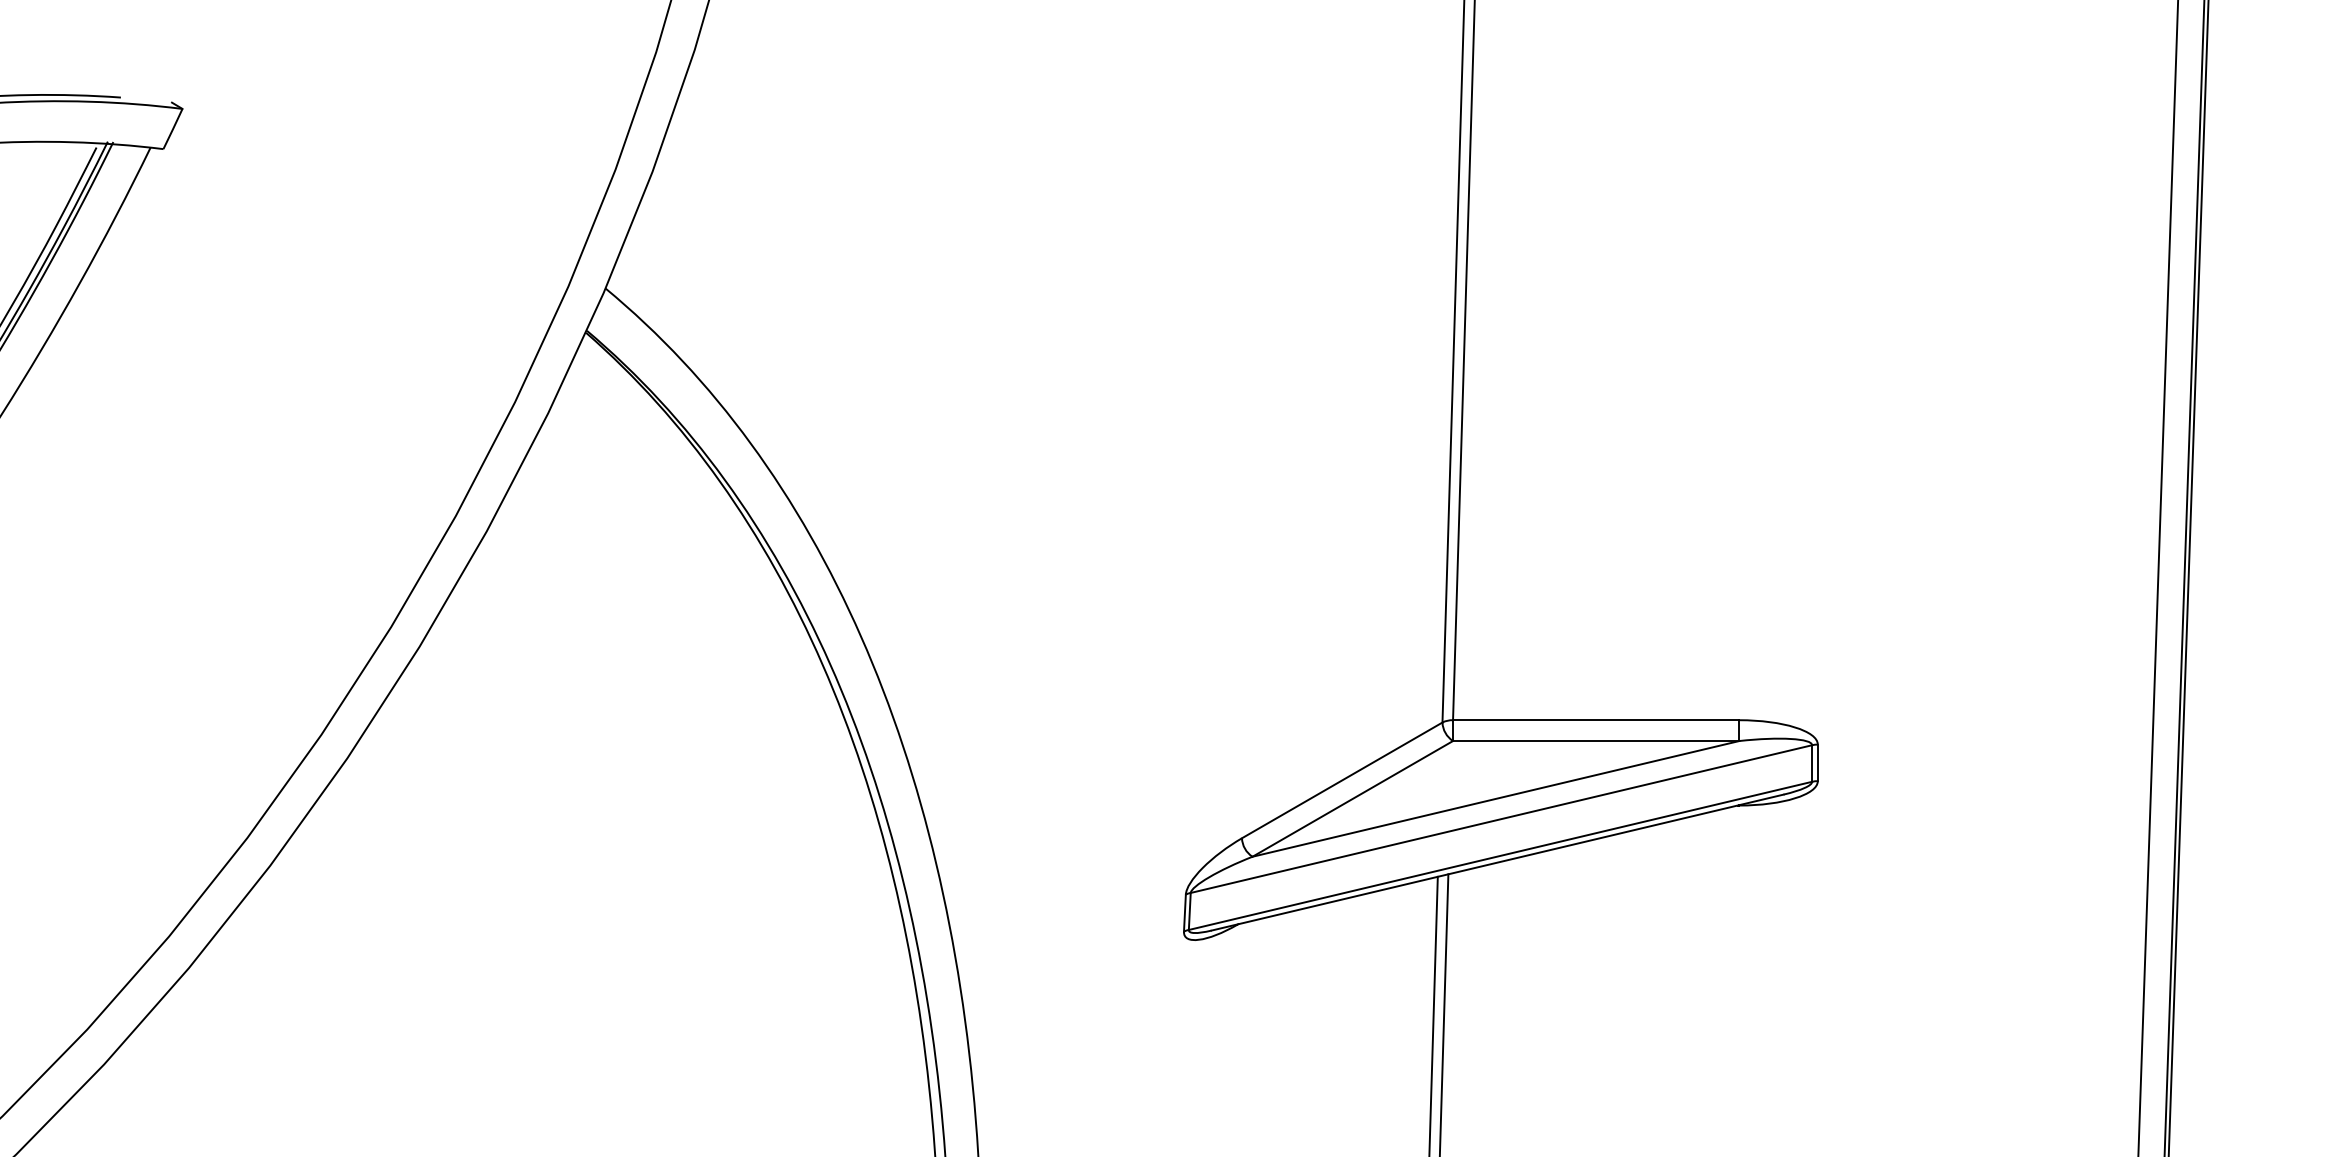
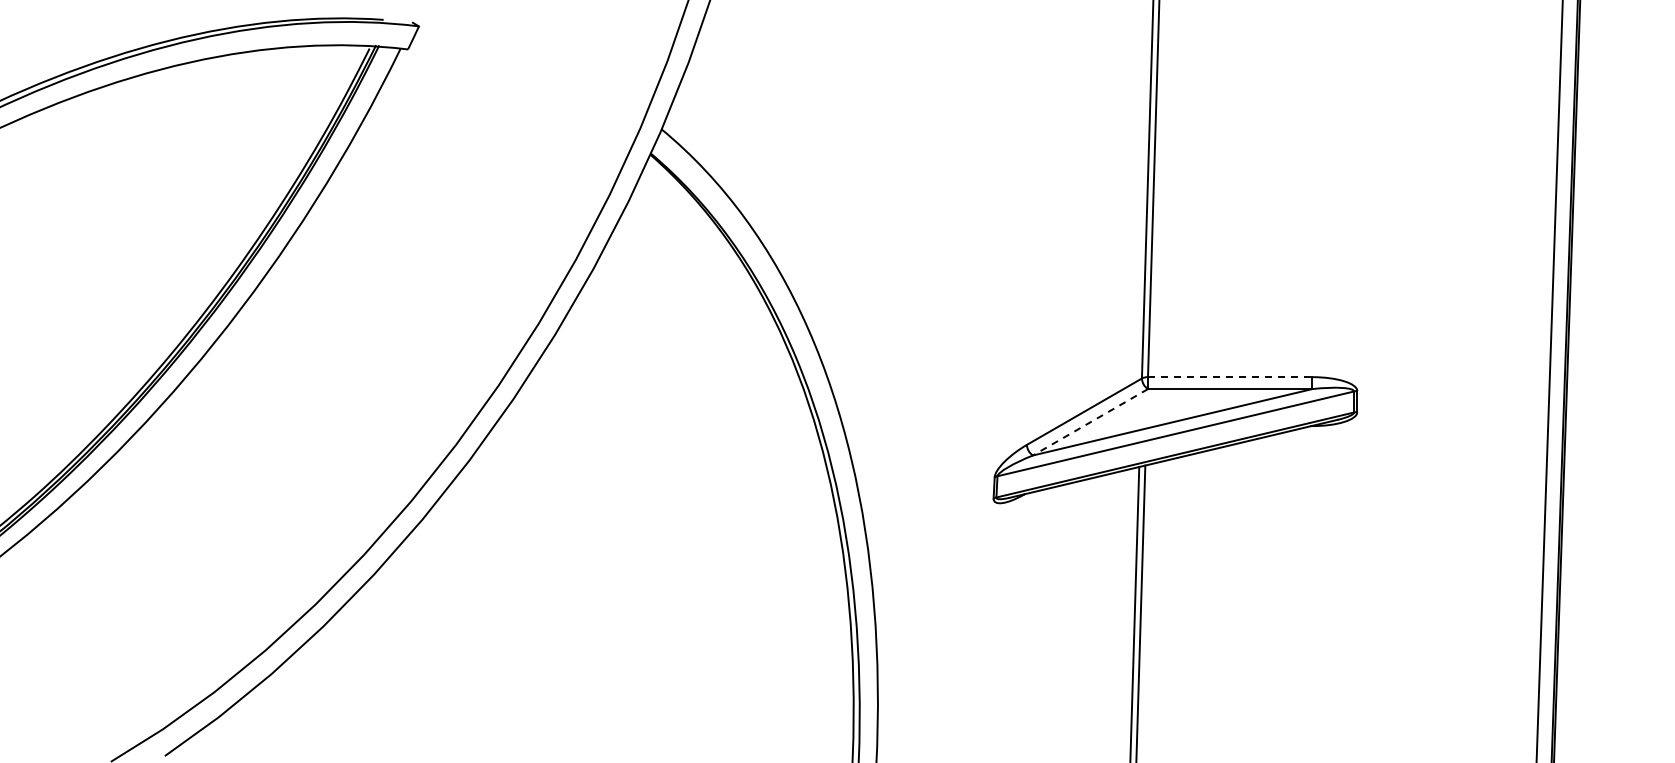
line: (1596, 720) -> (1230, 377), solid -> dashed
line: (1352, 799) -> (1090, 422), solid -> dashed

